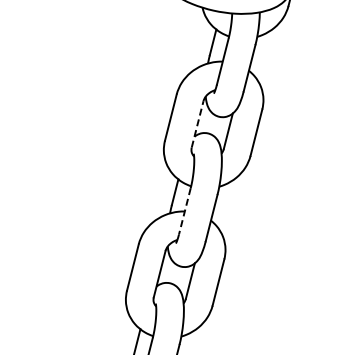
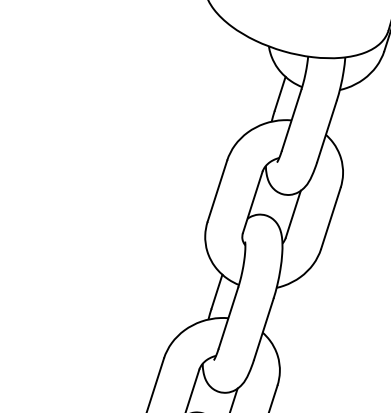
line: (197, 124) -> (252, 202), dashed -> solid
line: (184, 211) -> (227, 318), dashed -> solid

